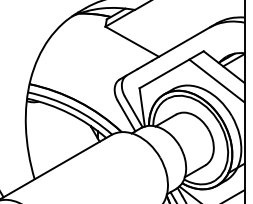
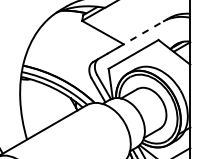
line: (184, 41) -> (143, 32), solid -> dashed
line: (216, 80) -> (168, 62), removed

